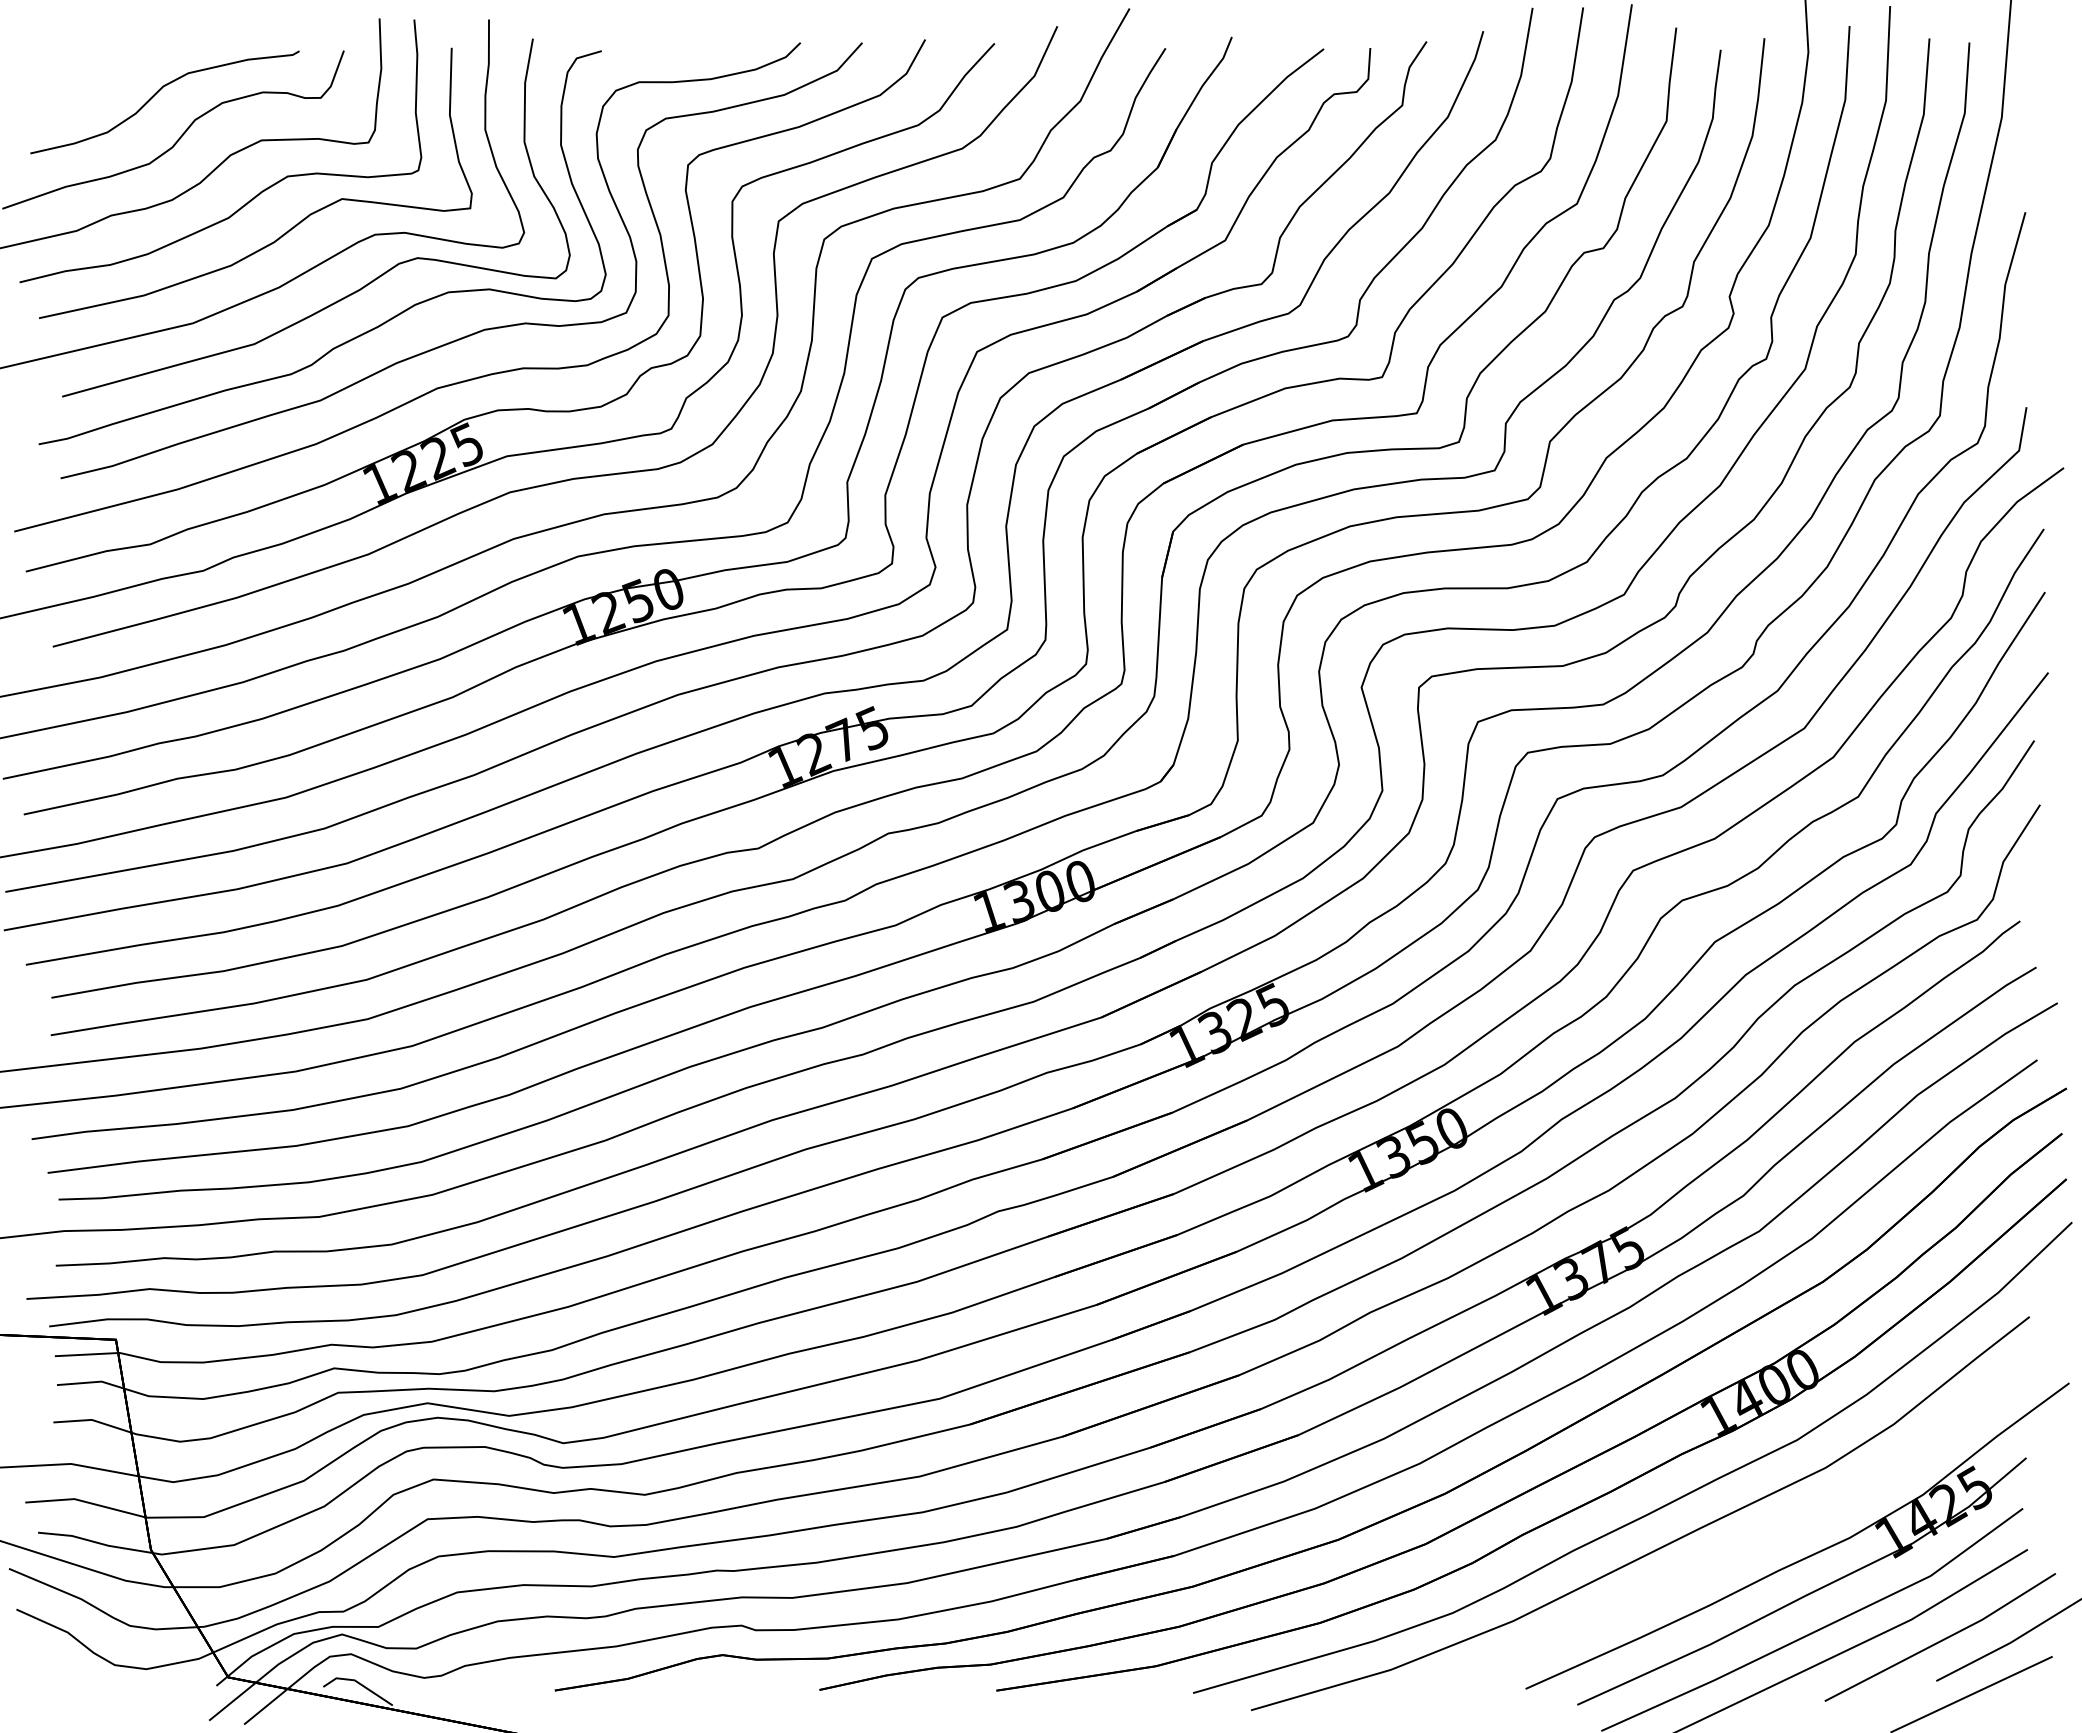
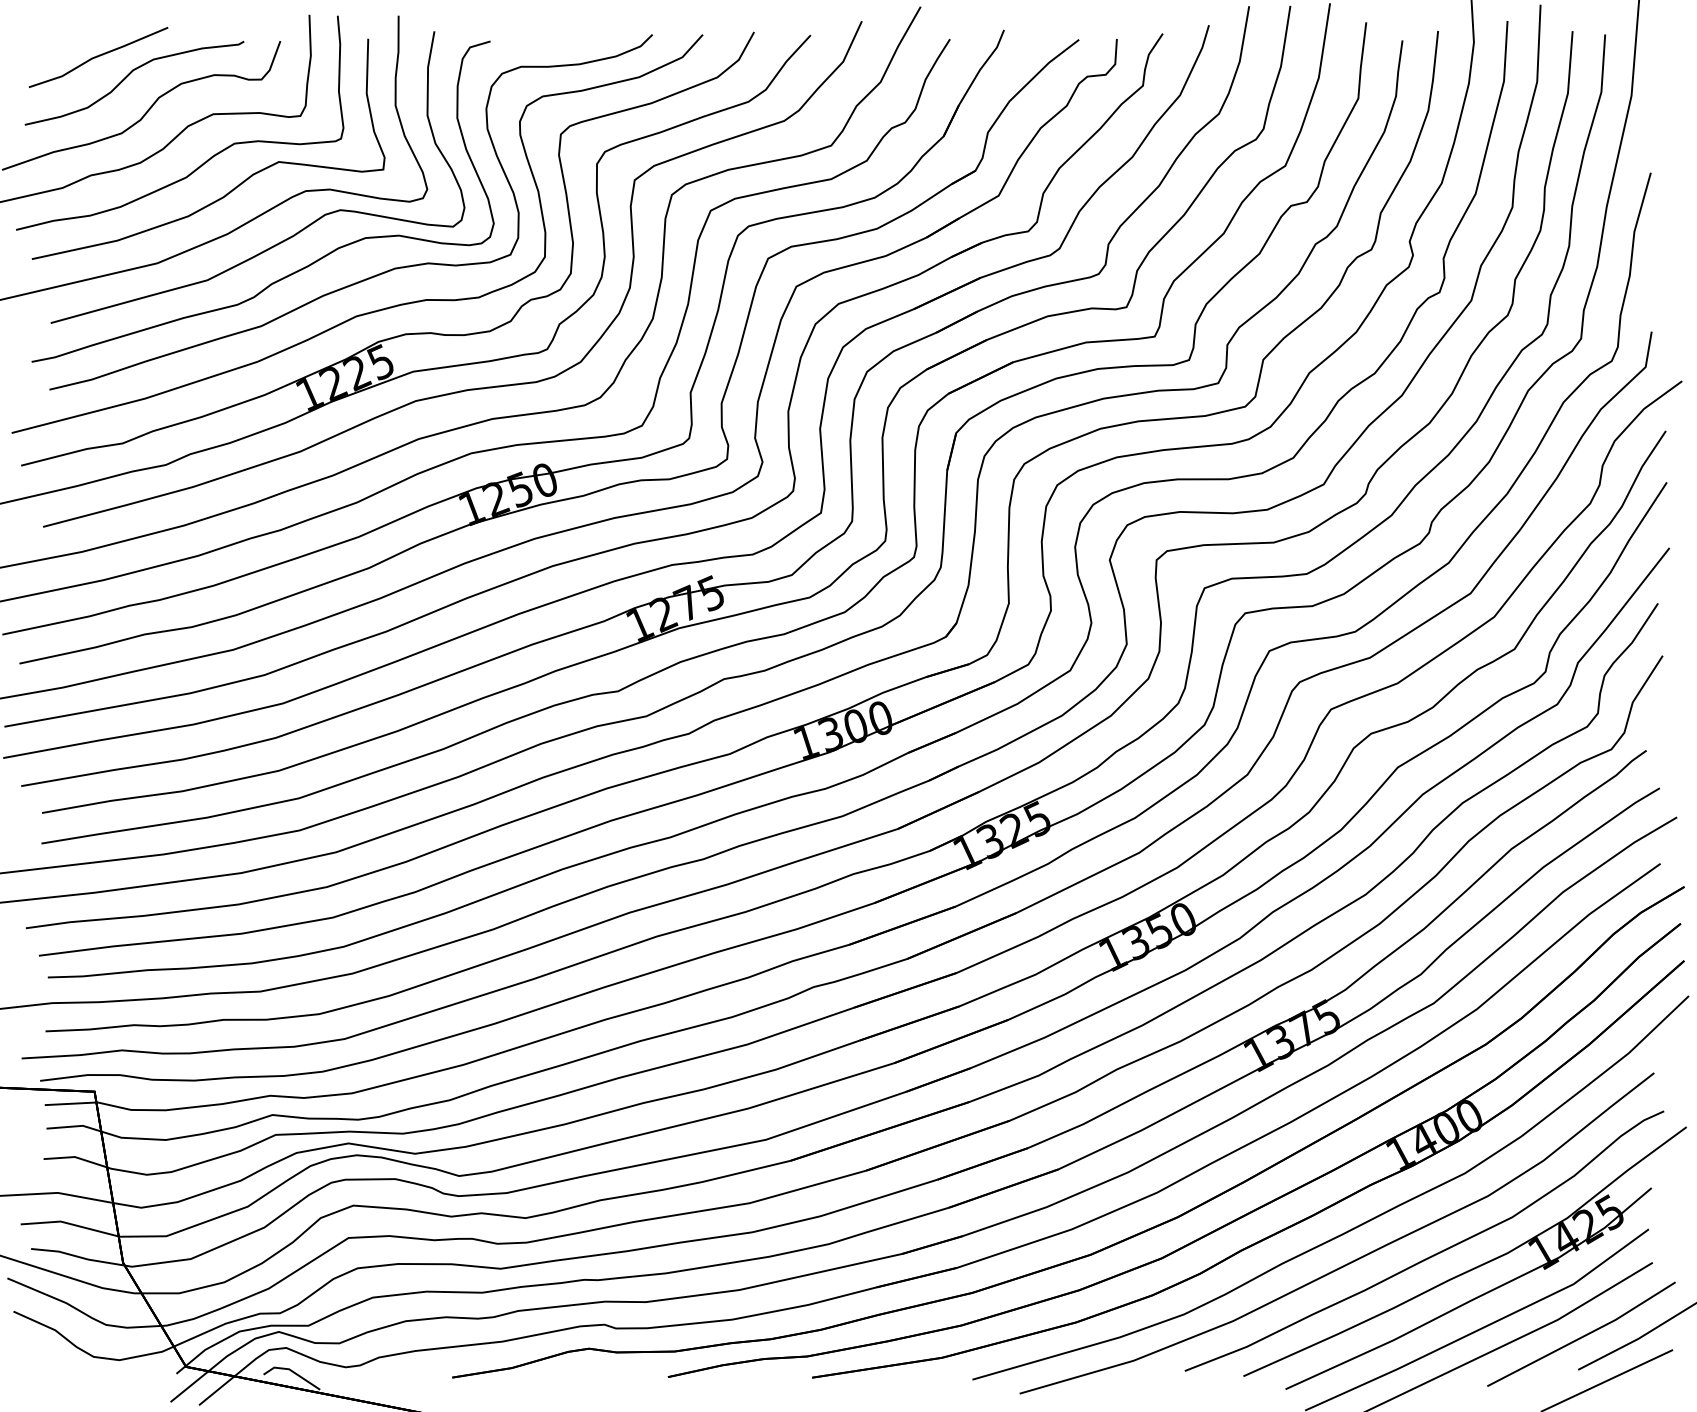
line: (120, 70) -> (98, 57), added
curve: (1755, 1541) -> (1430, 1256), added

